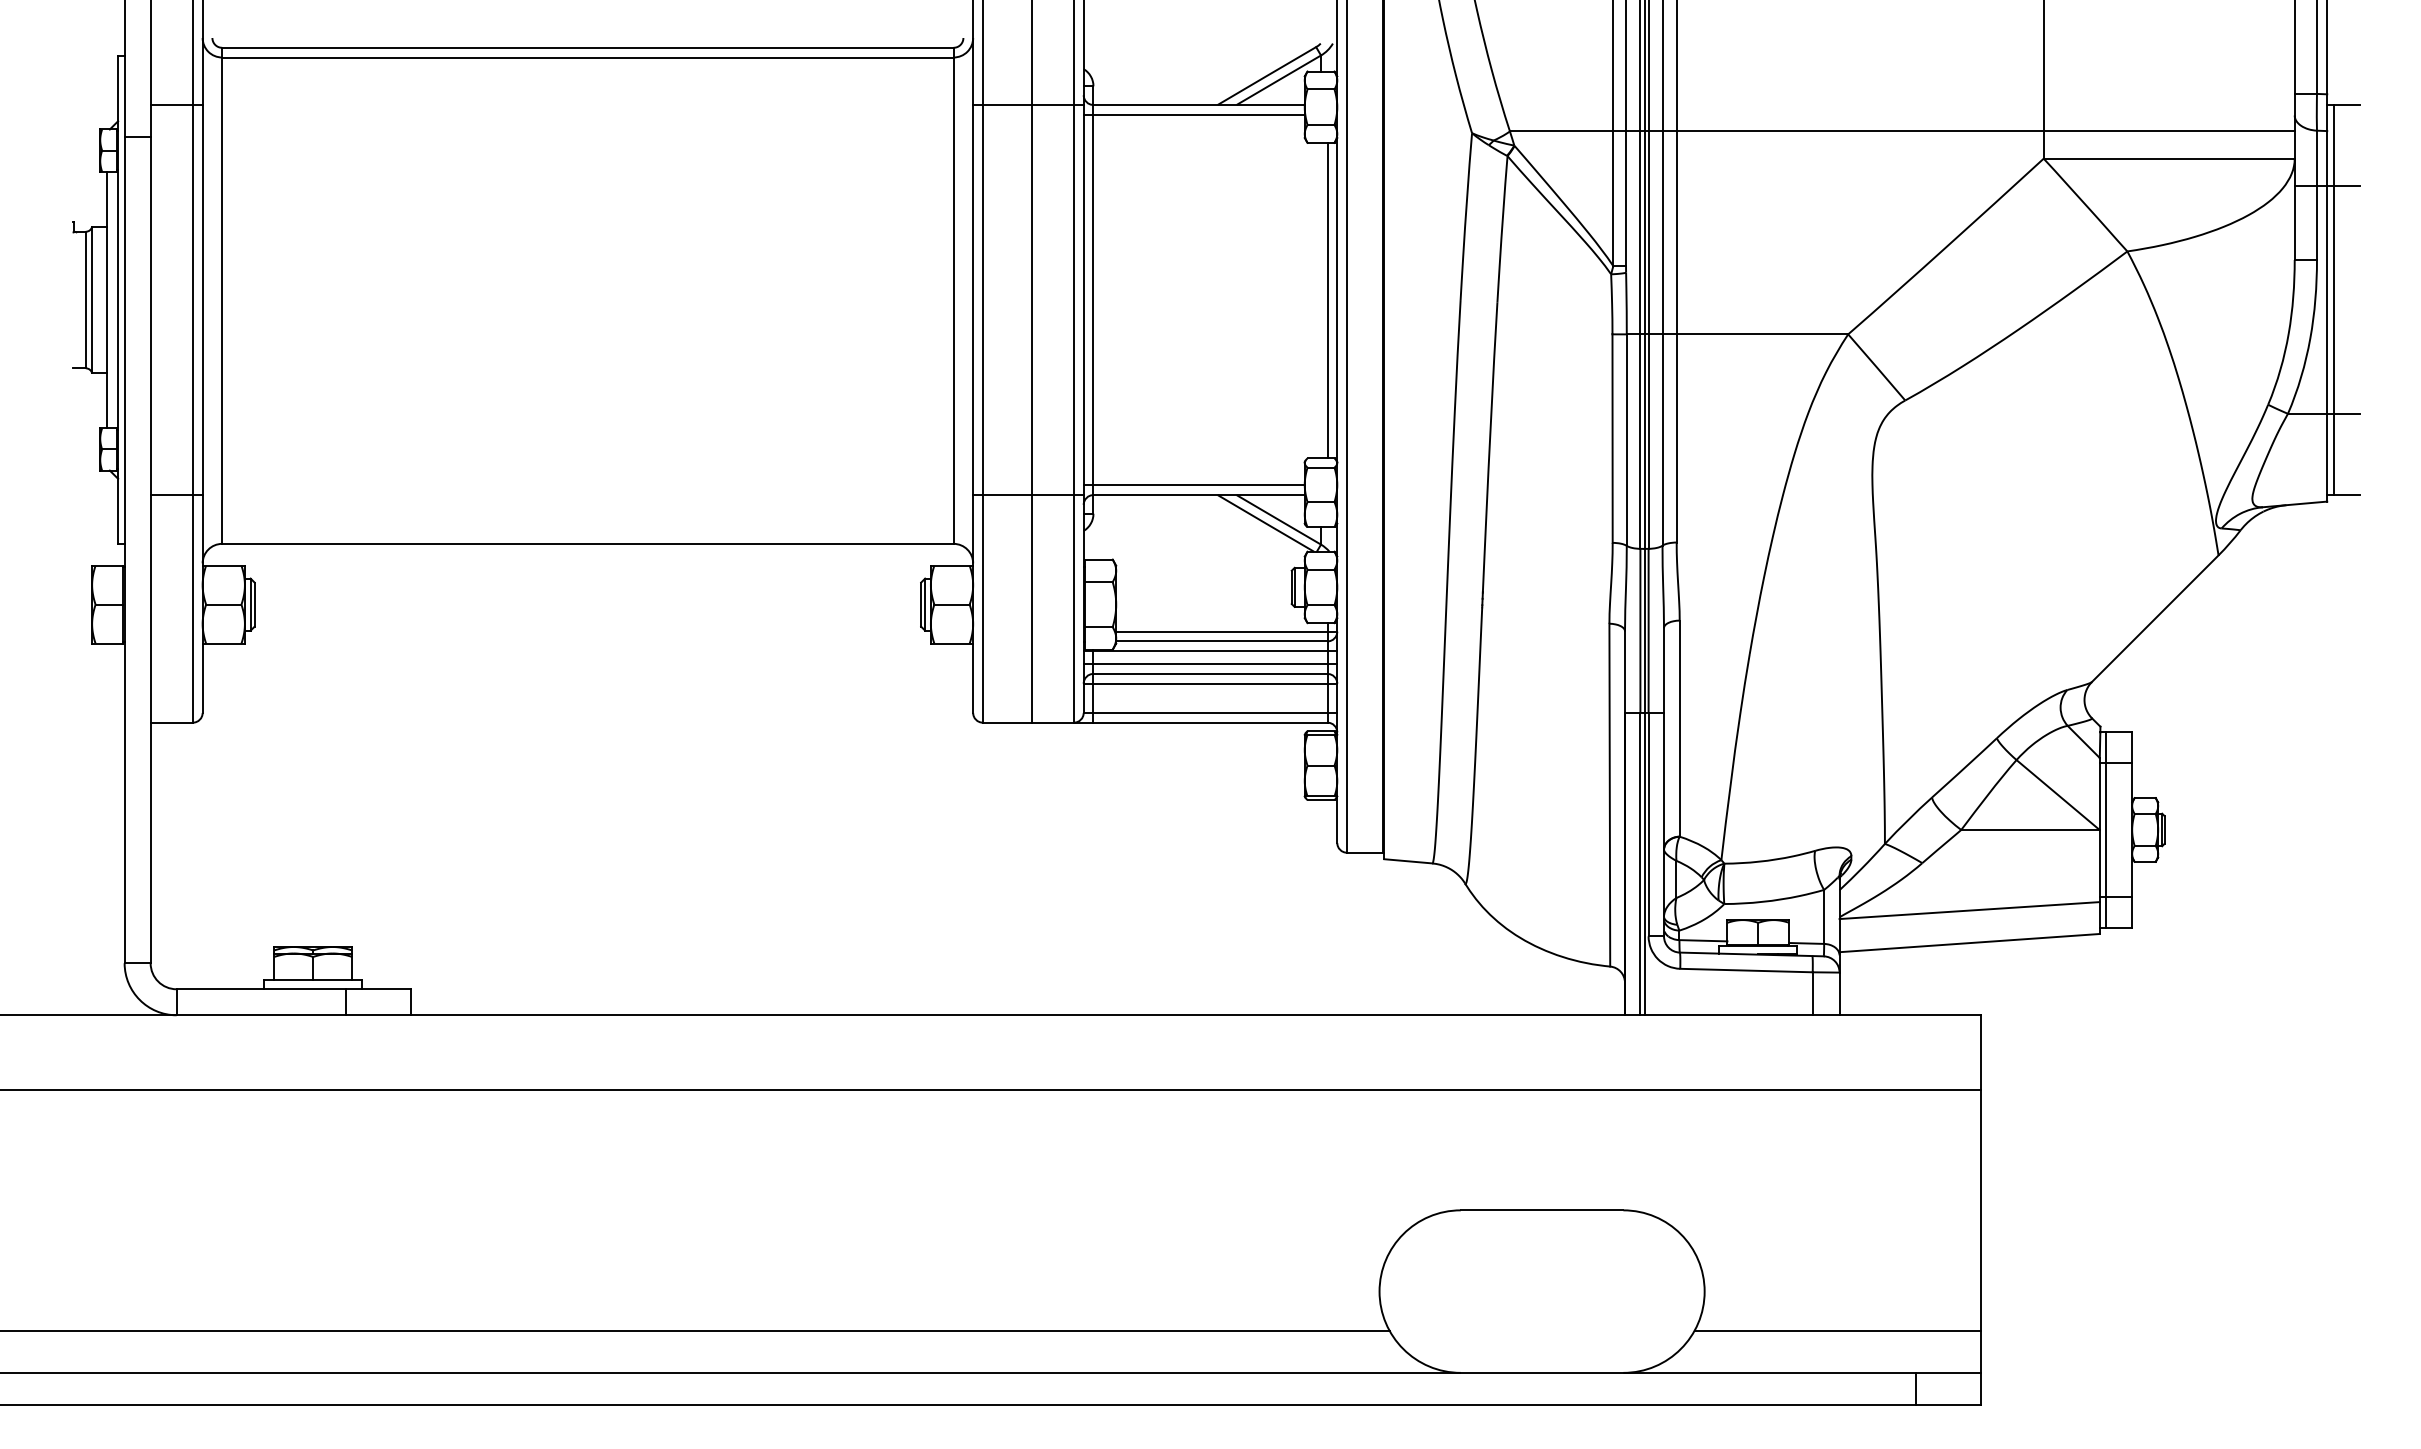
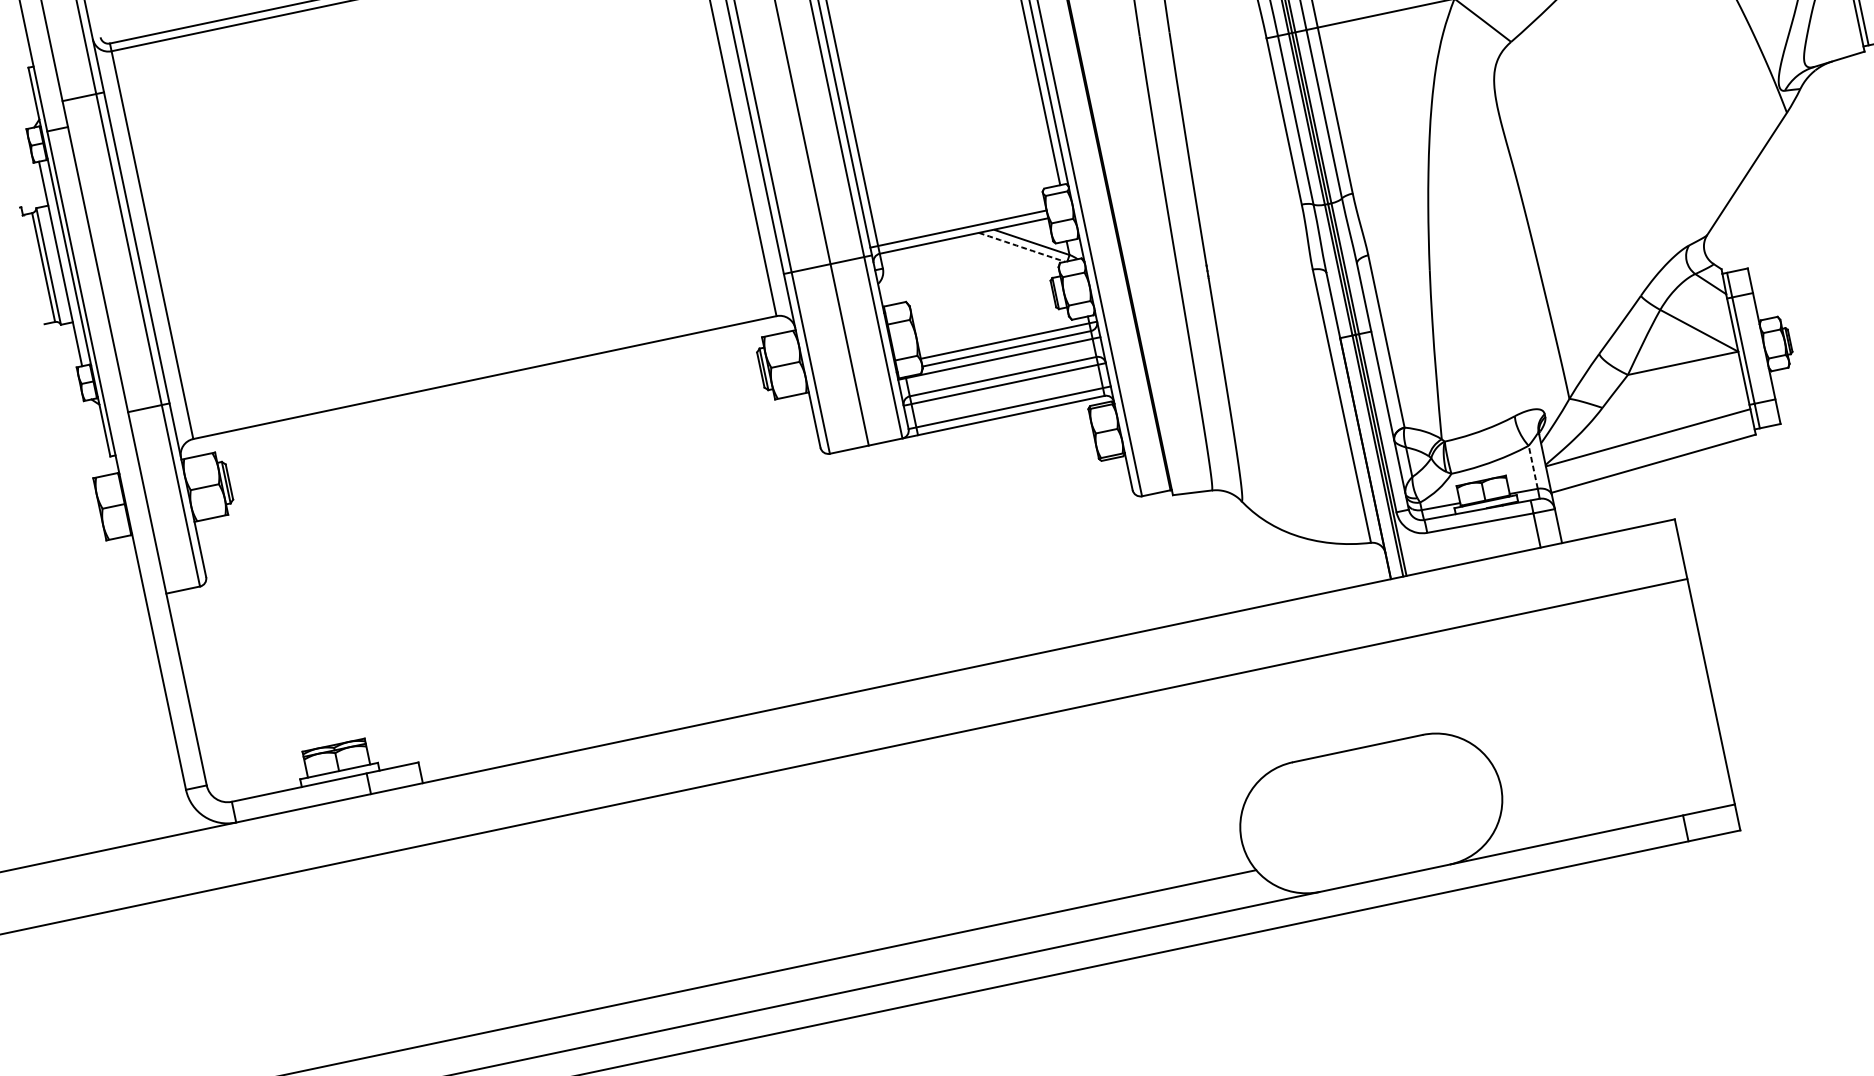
arc: (1265, 523) -> (1021, 247), solid -> dashed
line: (1210, 664) -> (1001, 369), removed
line: (1824, 916) -> (1533, 466), solid -> dashed
line: (1837, 1330) -> (1613, 794), removed

